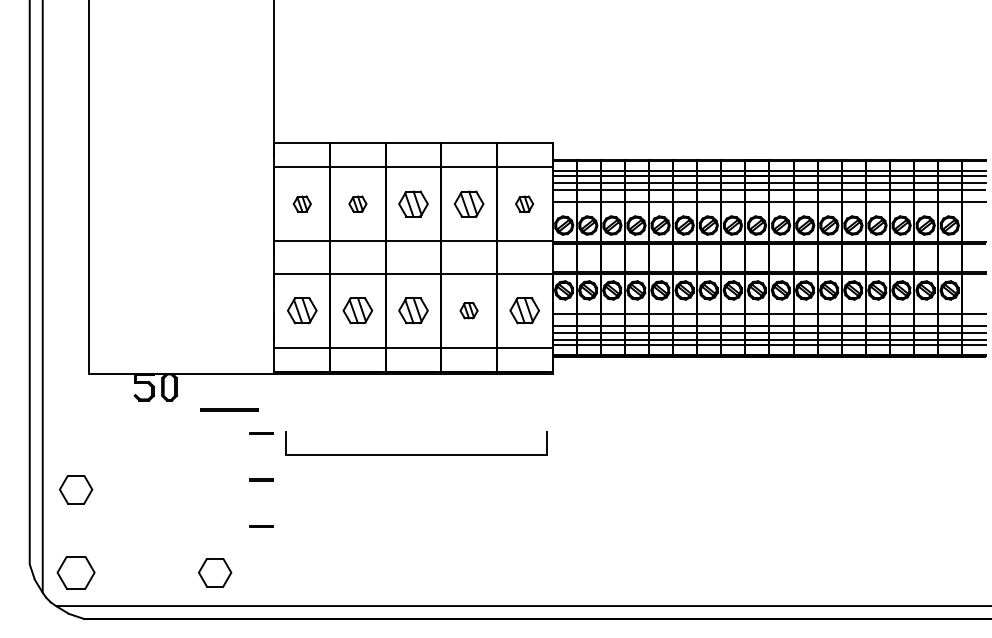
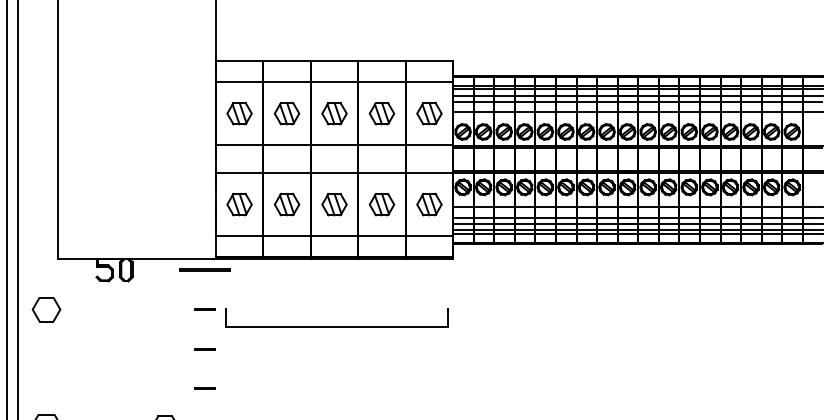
part: (302, 203) -> (239, 113), size x1.67
part: (357, 203) -> (286, 113), size x1.67
part: (524, 203) -> (429, 113), size x1.67
part: (468, 310) -> (381, 204), size x1.67
line: (229, 409) -> (204, 269), moved
part: (76, 489) -> (46, 309), moved

